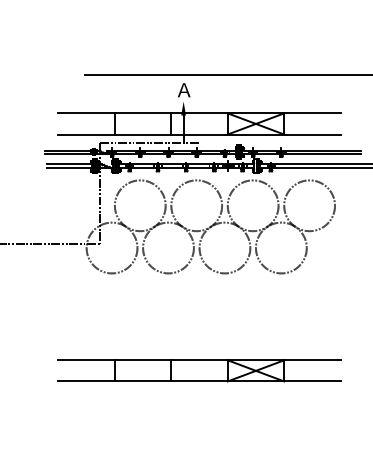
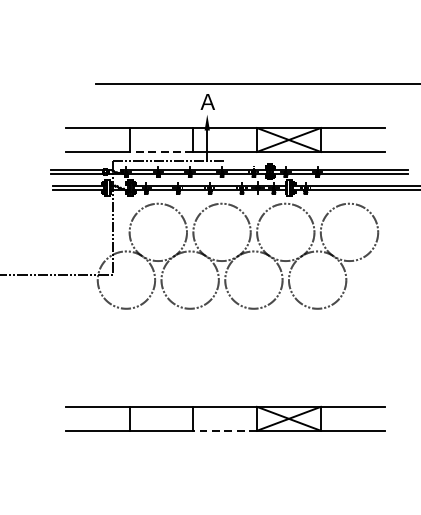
line: (142, 134) -> (160, 151), solid -> dashed
line: (199, 381) -> (225, 430), solid -> dashed

